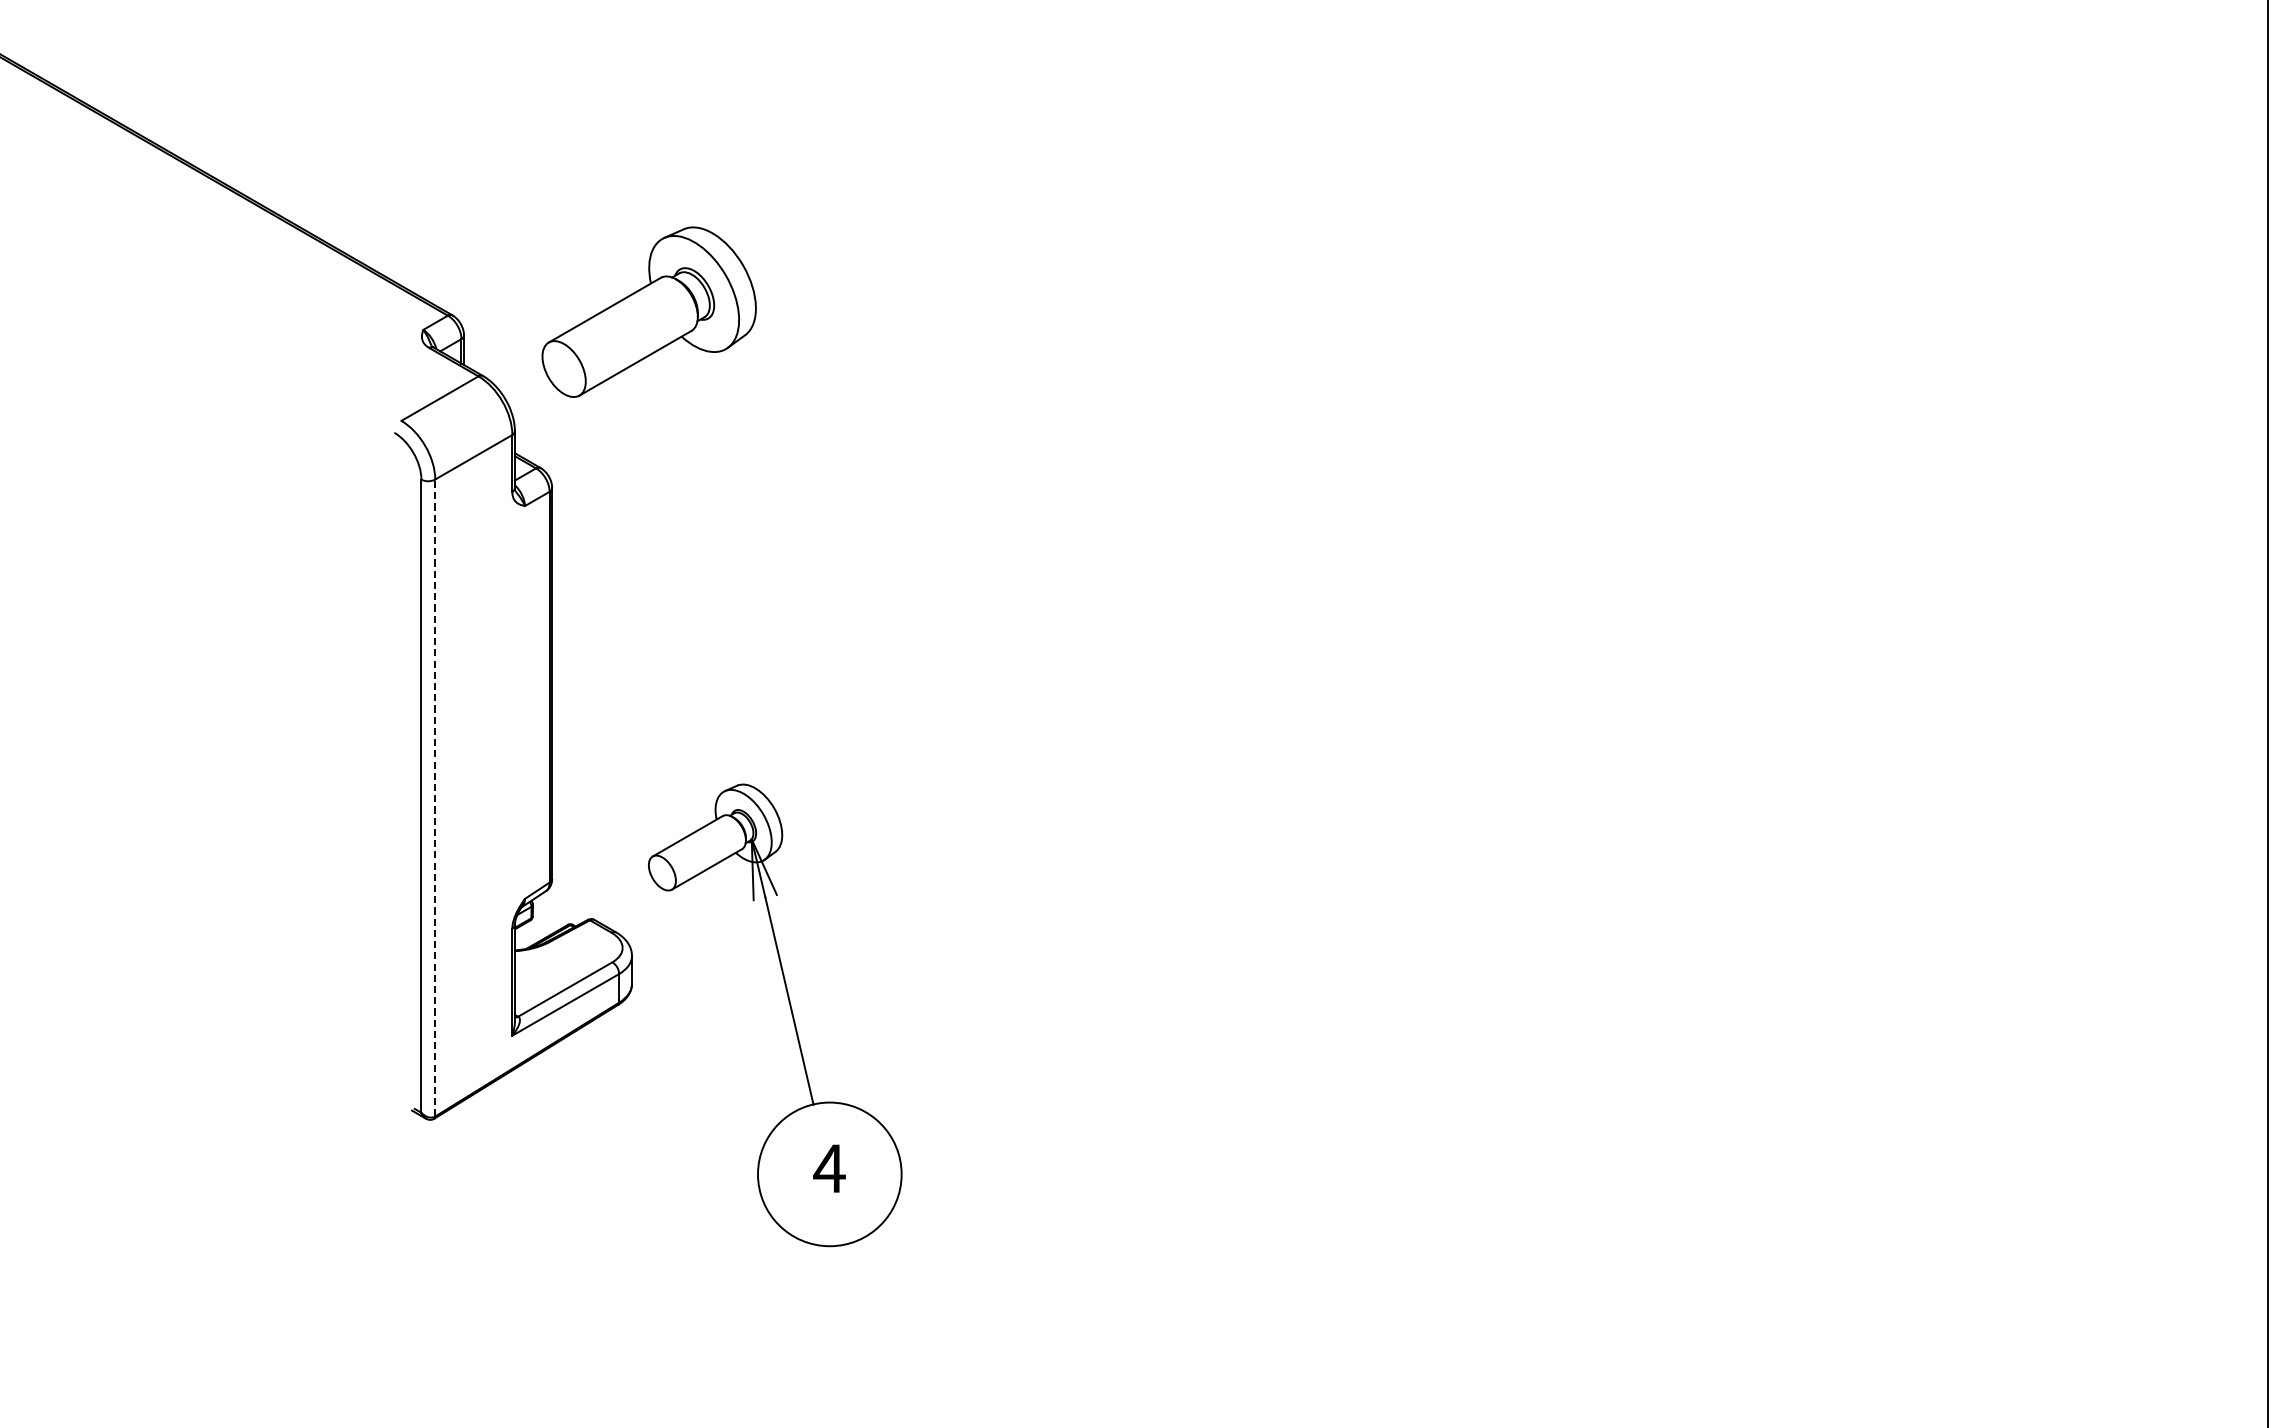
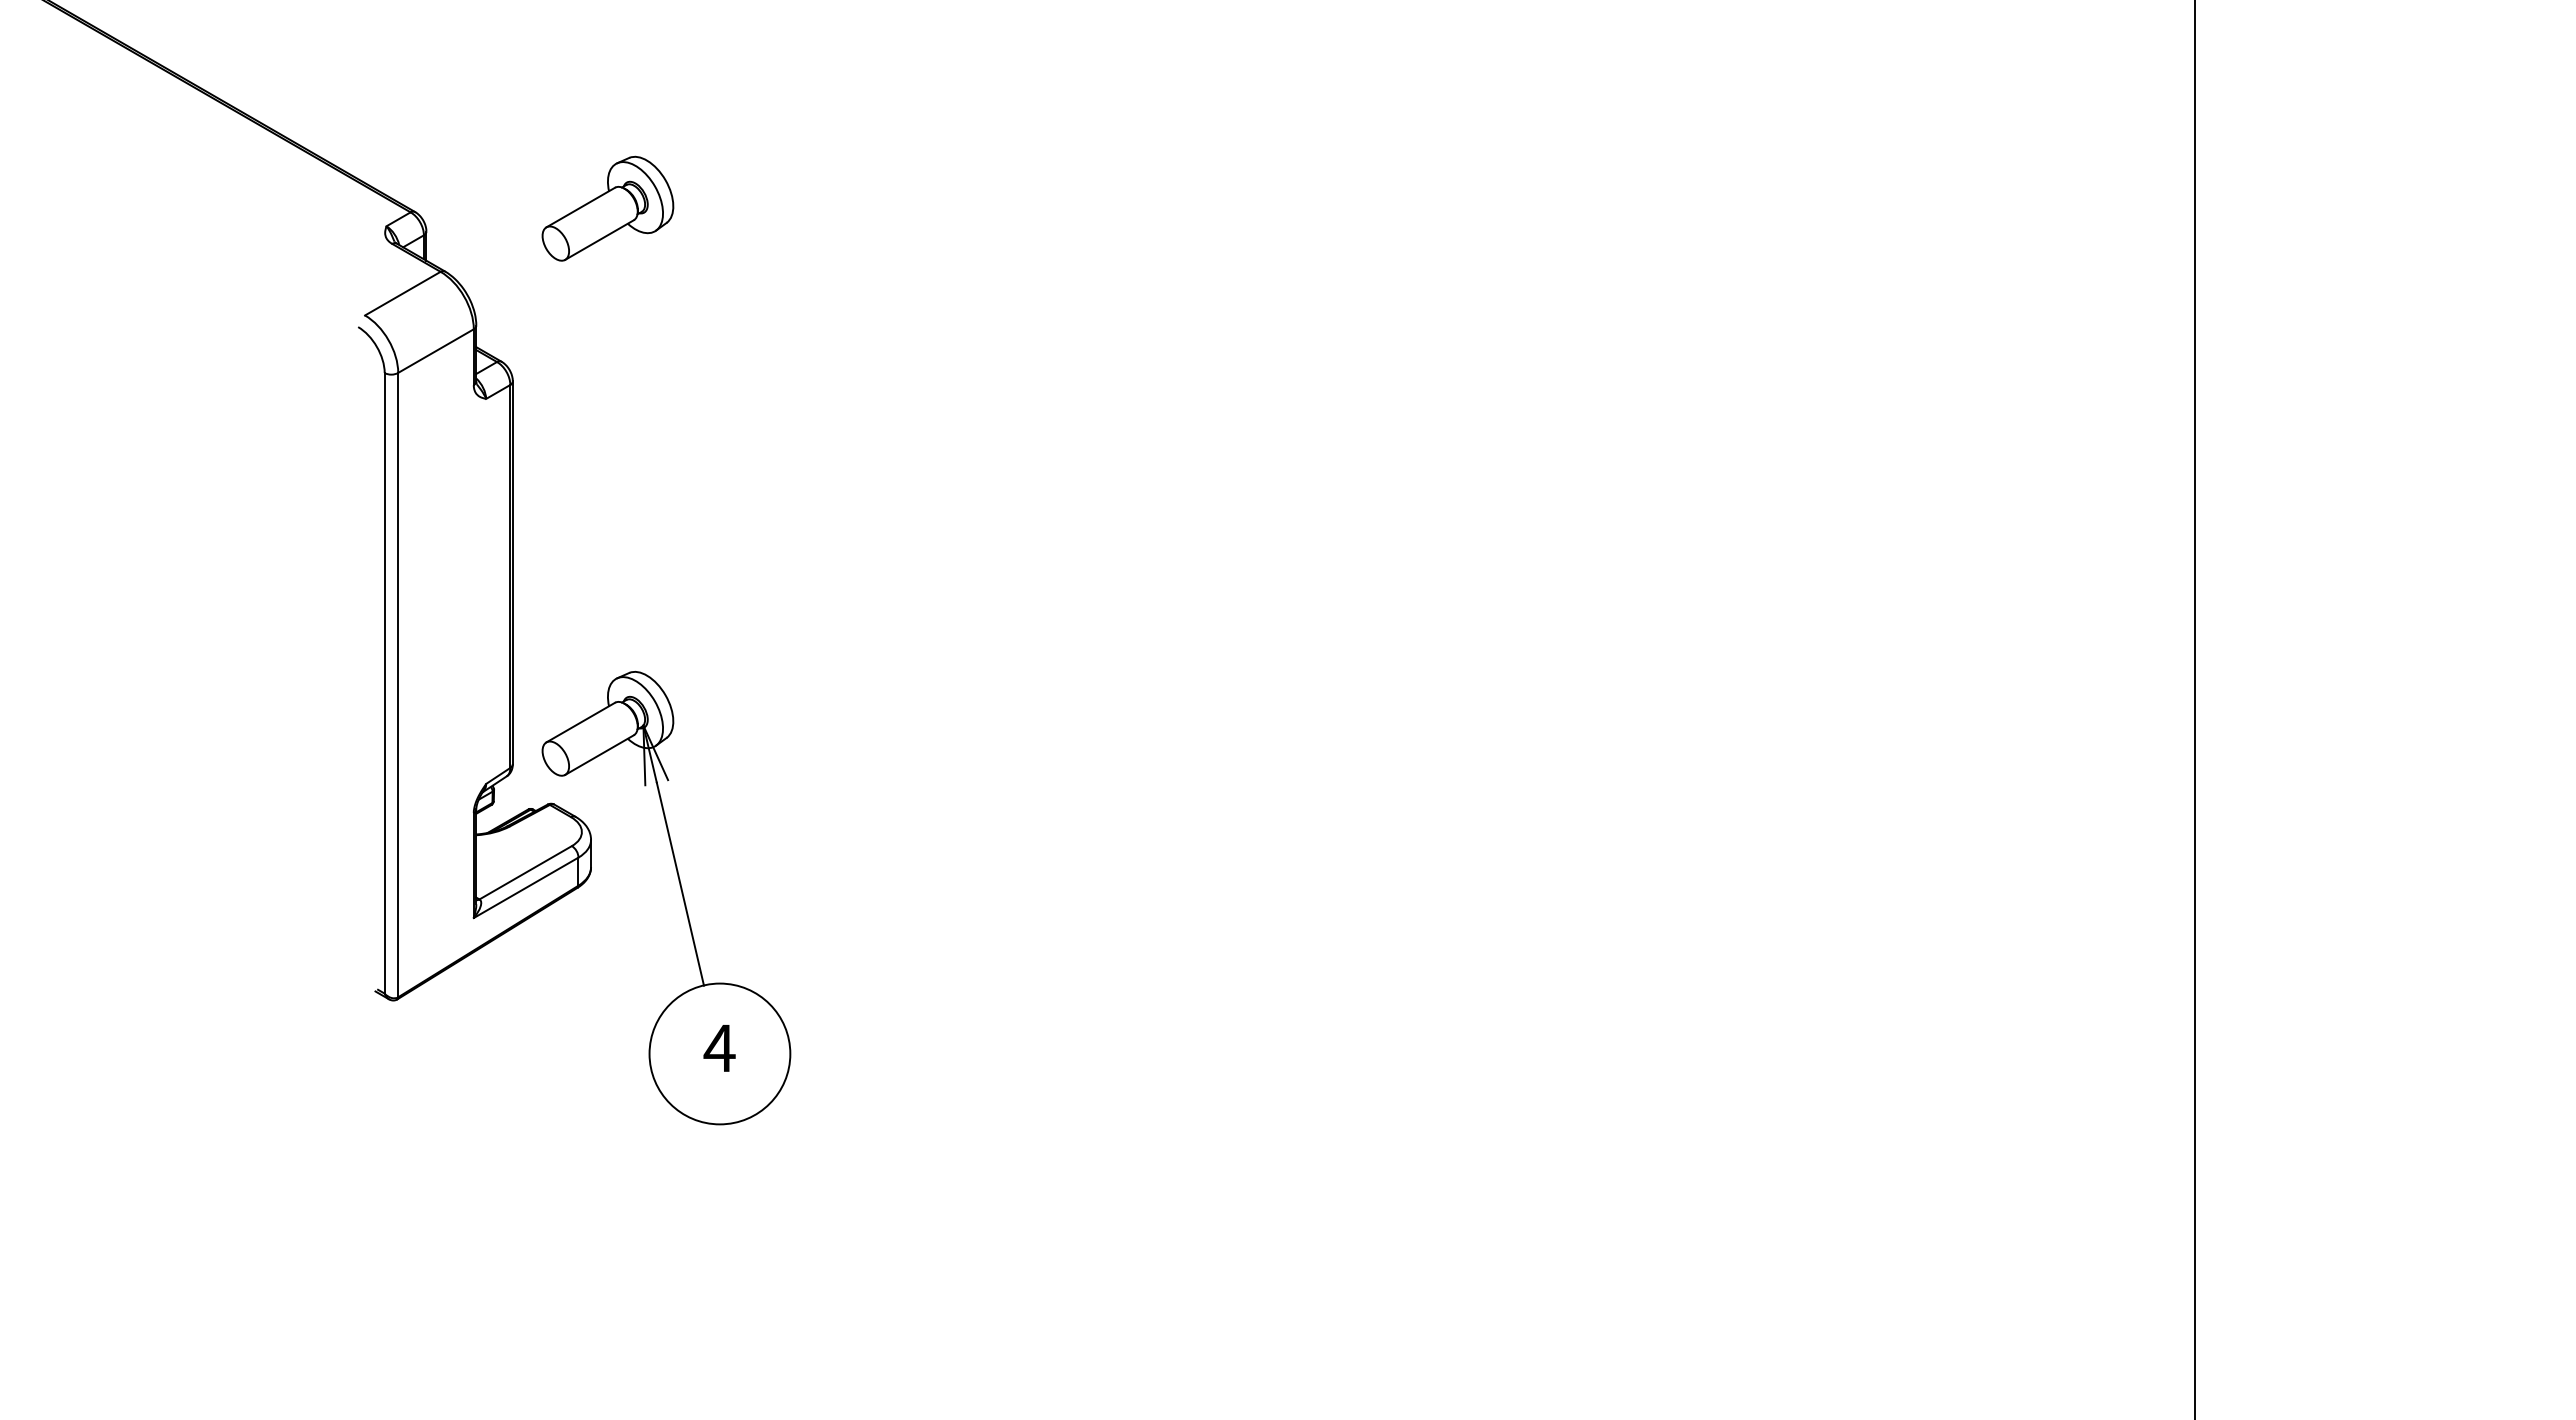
part: (648, 311) -> (607, 208), size x0.62
line: (435, 797) -> (398, 684), dashed -> solid
part: (790, 1011) -> (681, 894), moved

